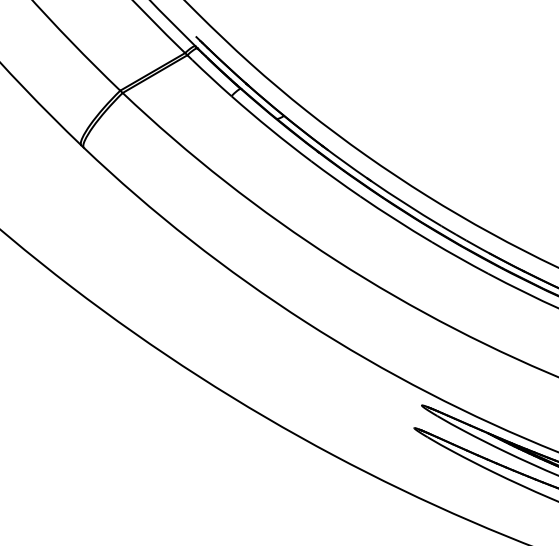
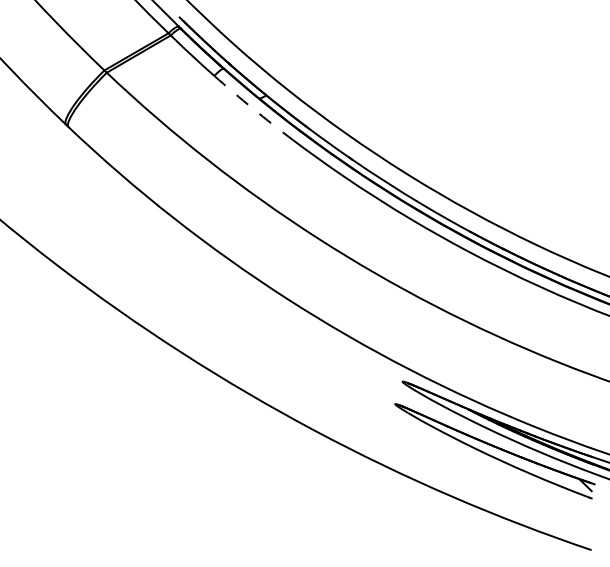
arc: (271, 129) -> (253, 108), solid -> dashed

